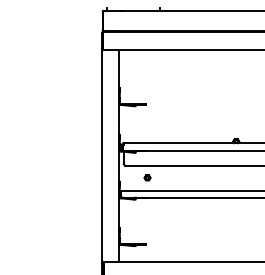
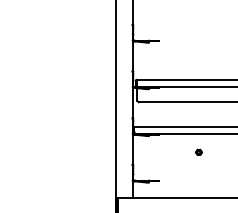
part: (147, 177) -> (198, 151), moved

